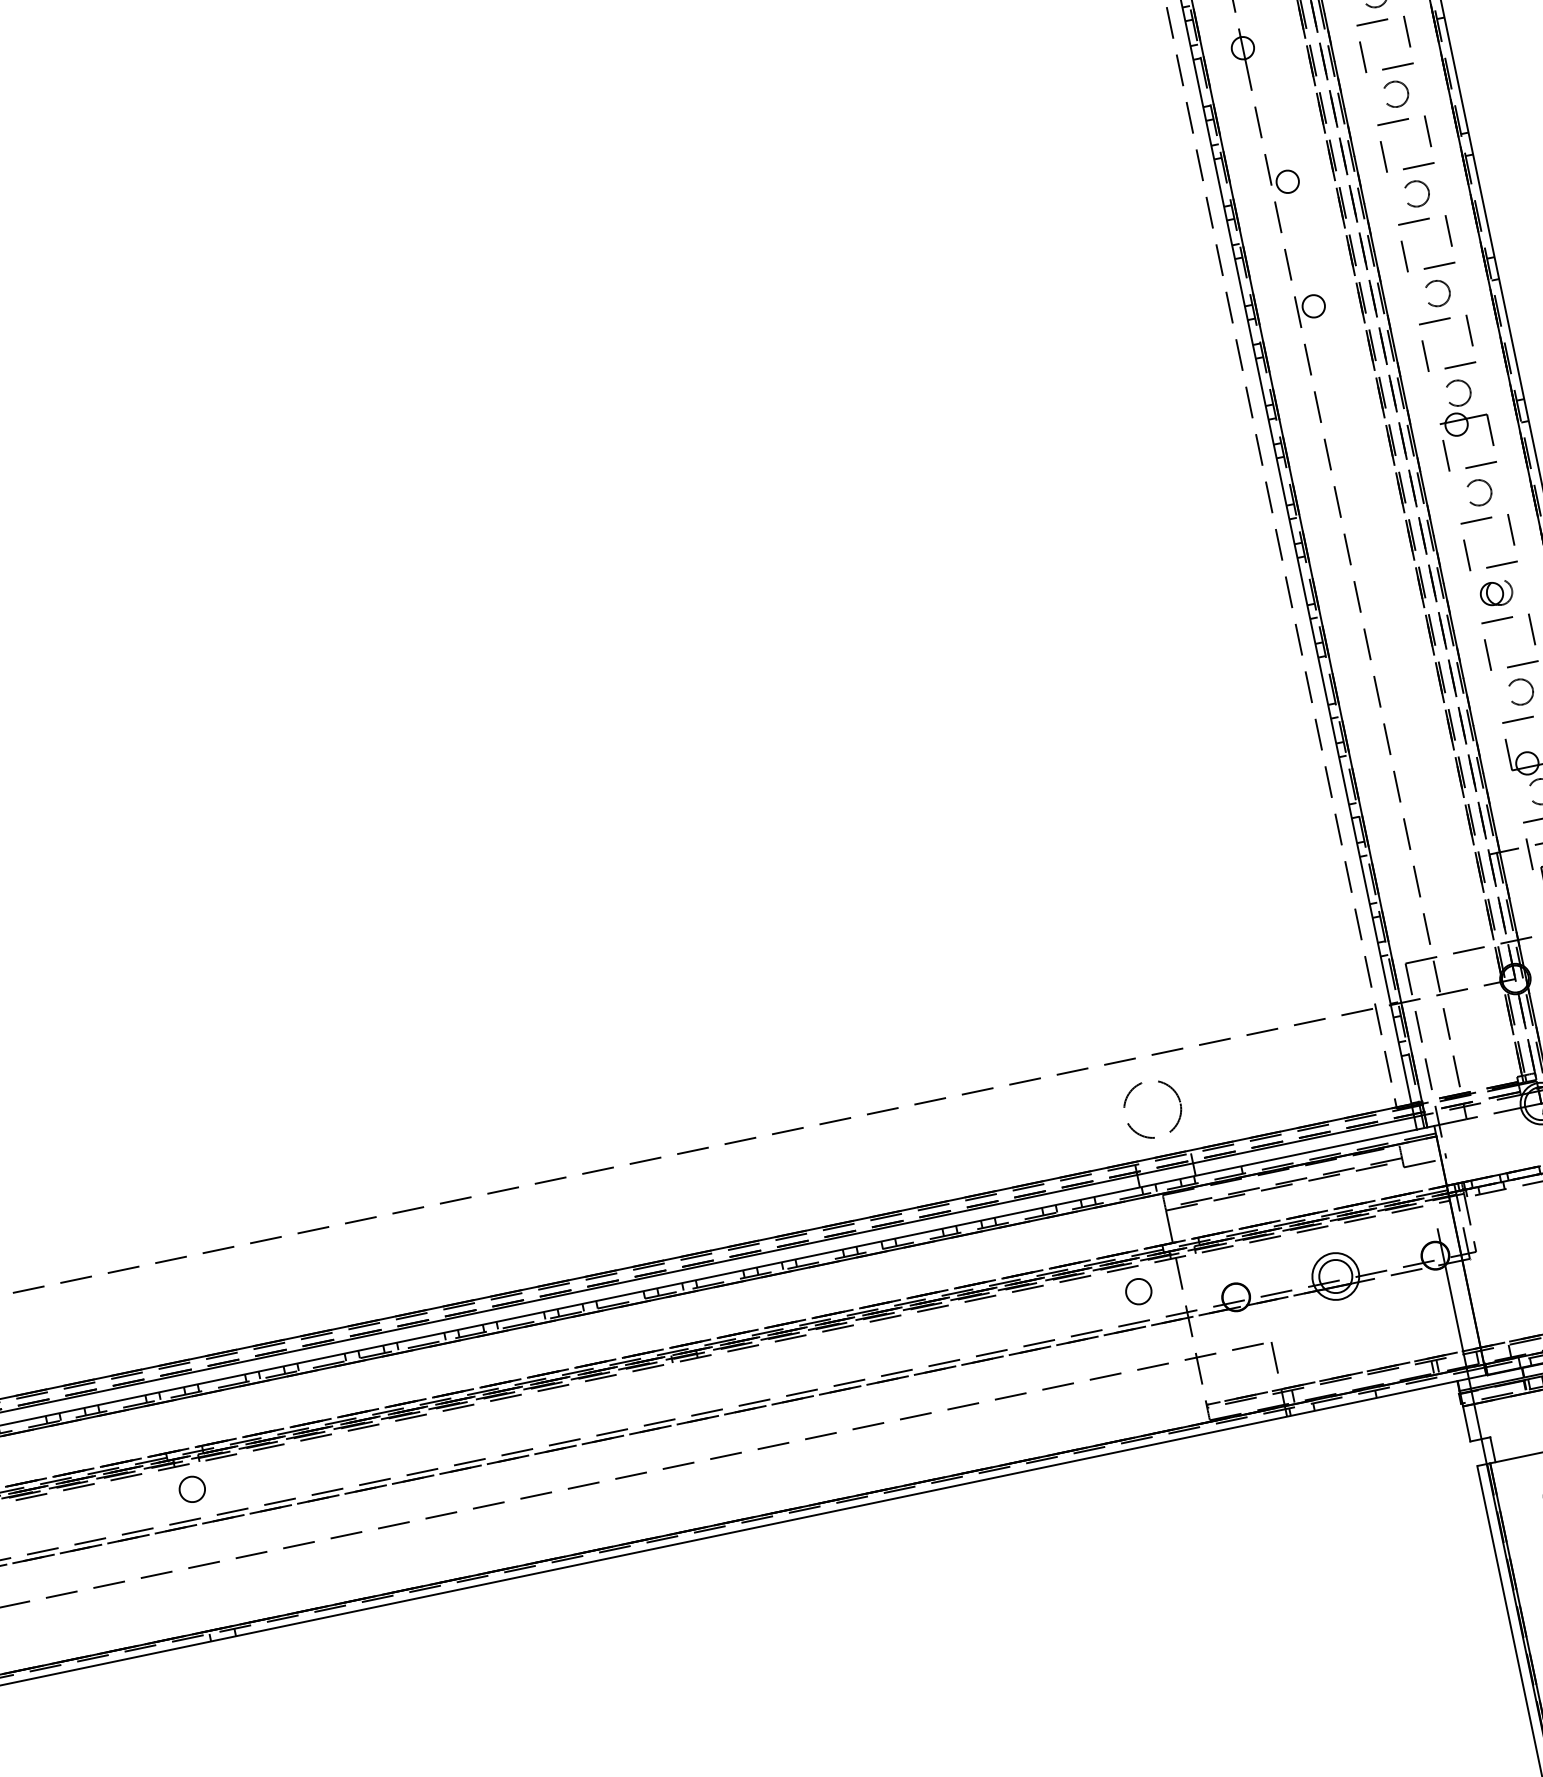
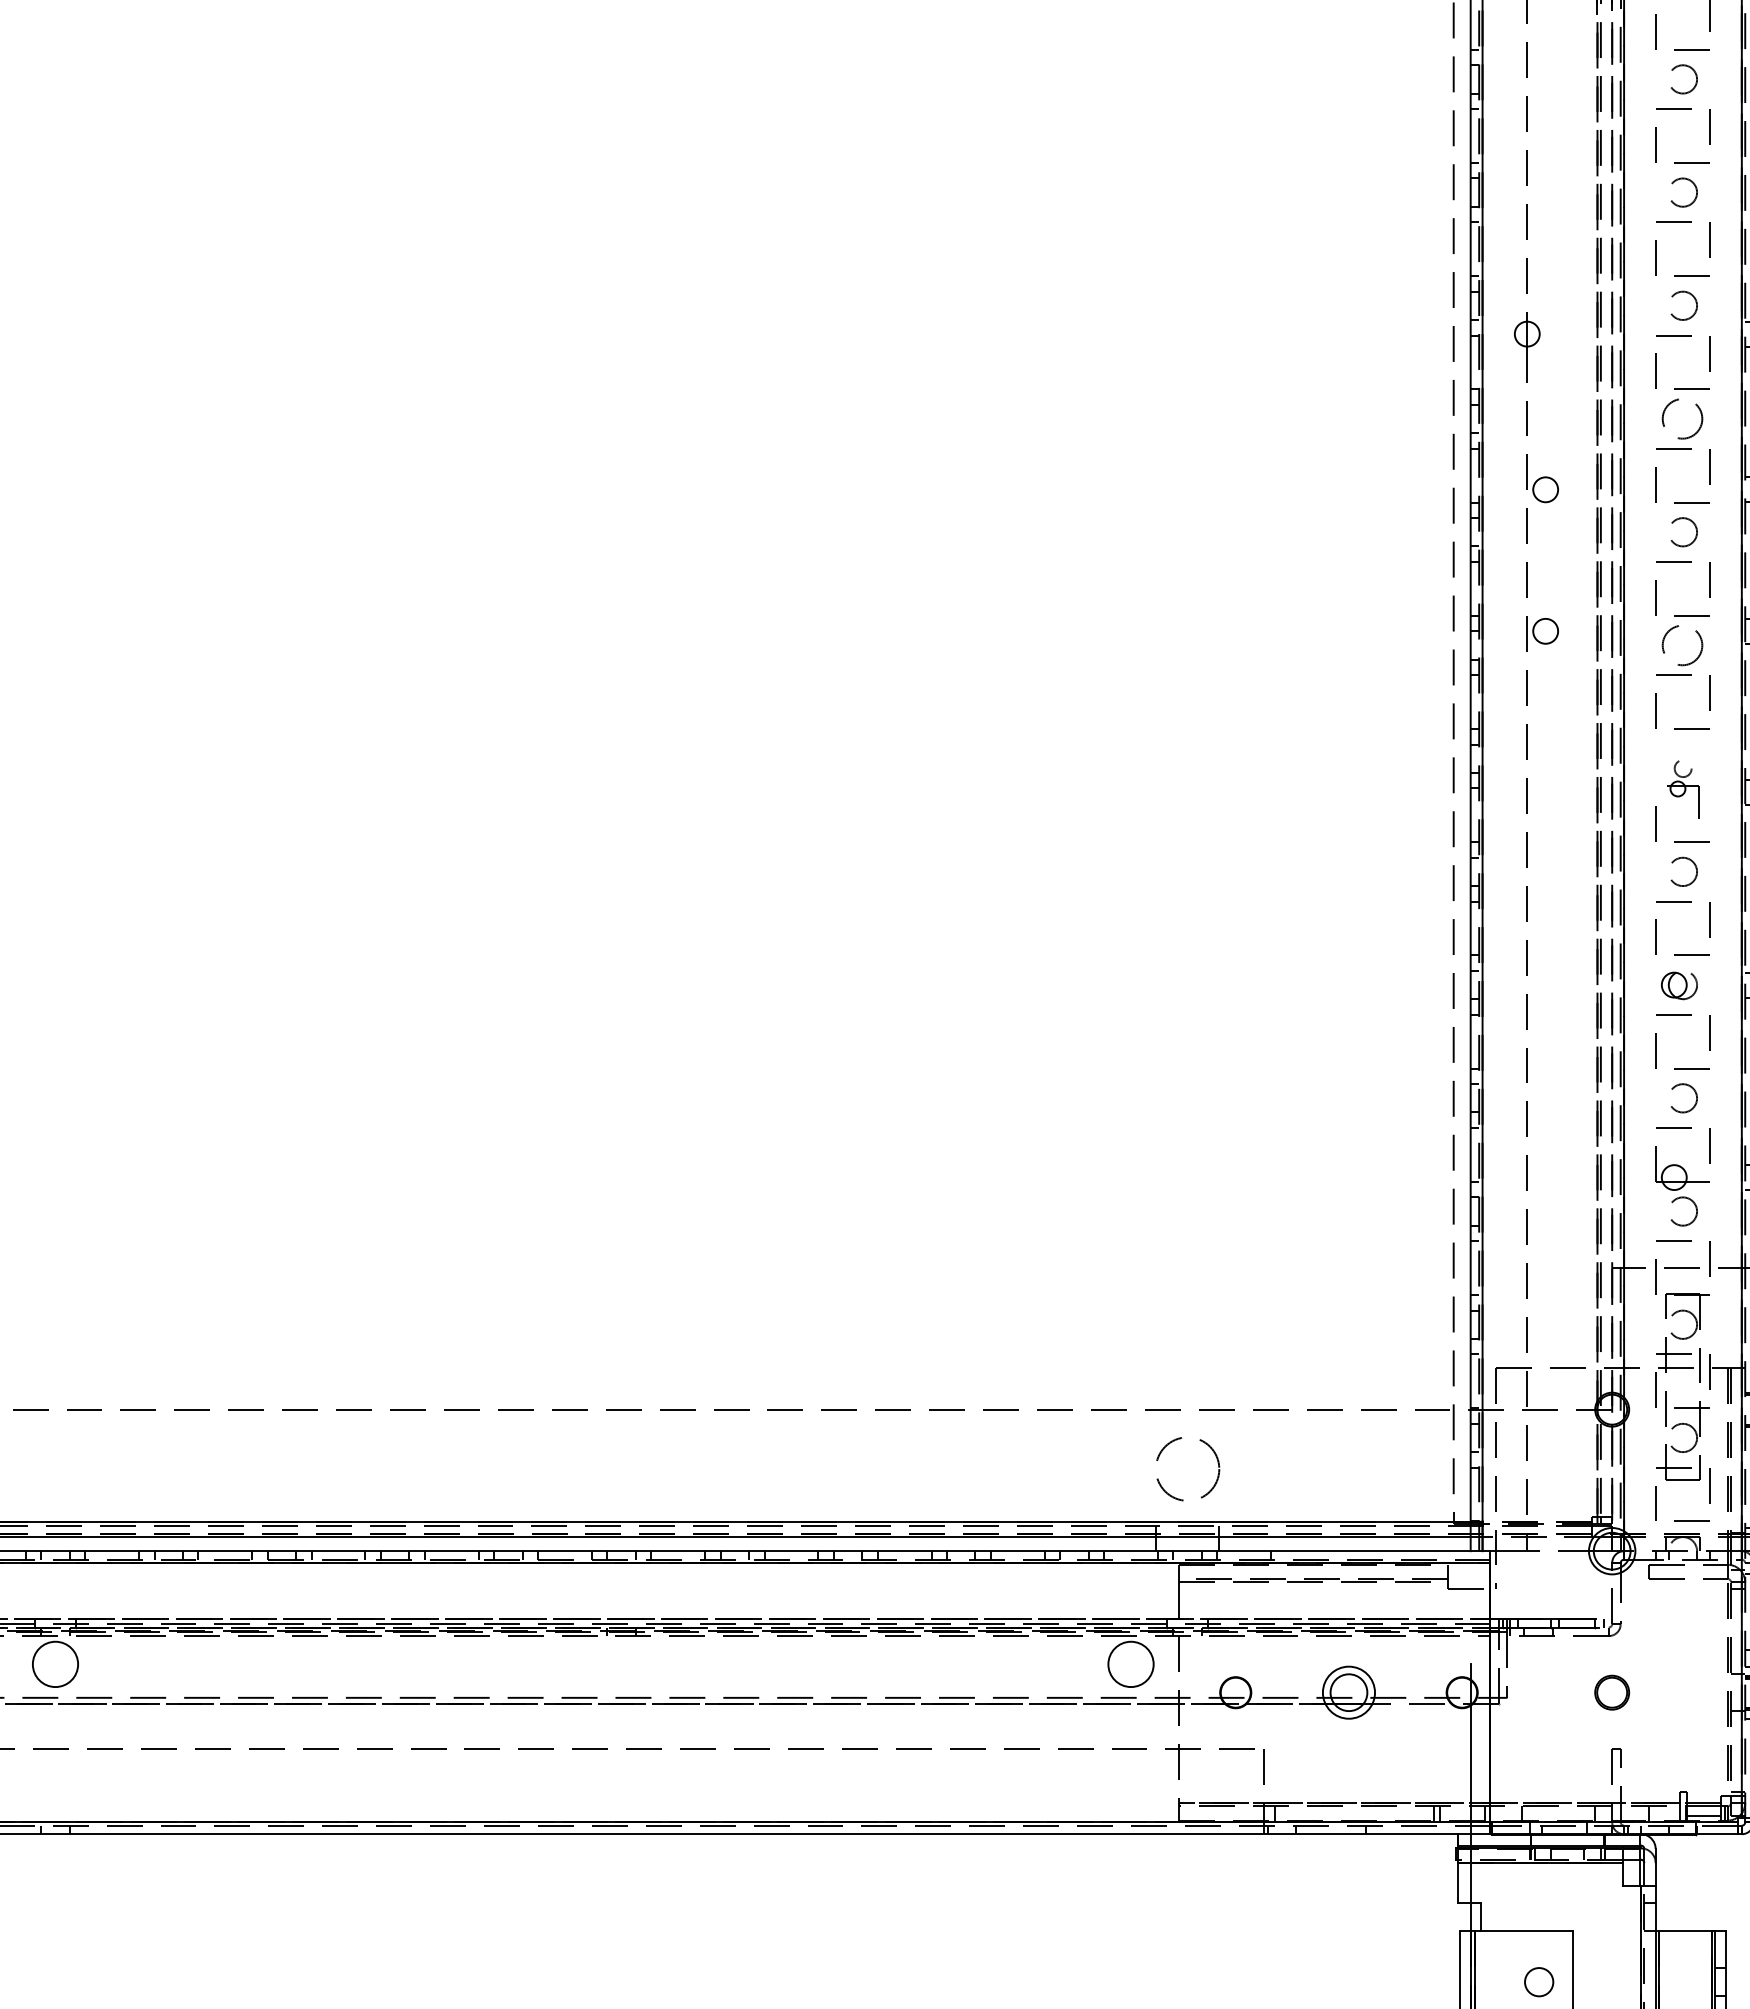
circle: (1396, 94) -> (1683, 419), size x1.4
circle: (1437, 293) -> (1683, 645), size x1.4
part: (1463, 414) -> (1683, 783), size x0.6
circle: (1138, 1291) -> (1130, 1664), size x1.6
circle: (192, 1489) -> (55, 1664), size x1.6

